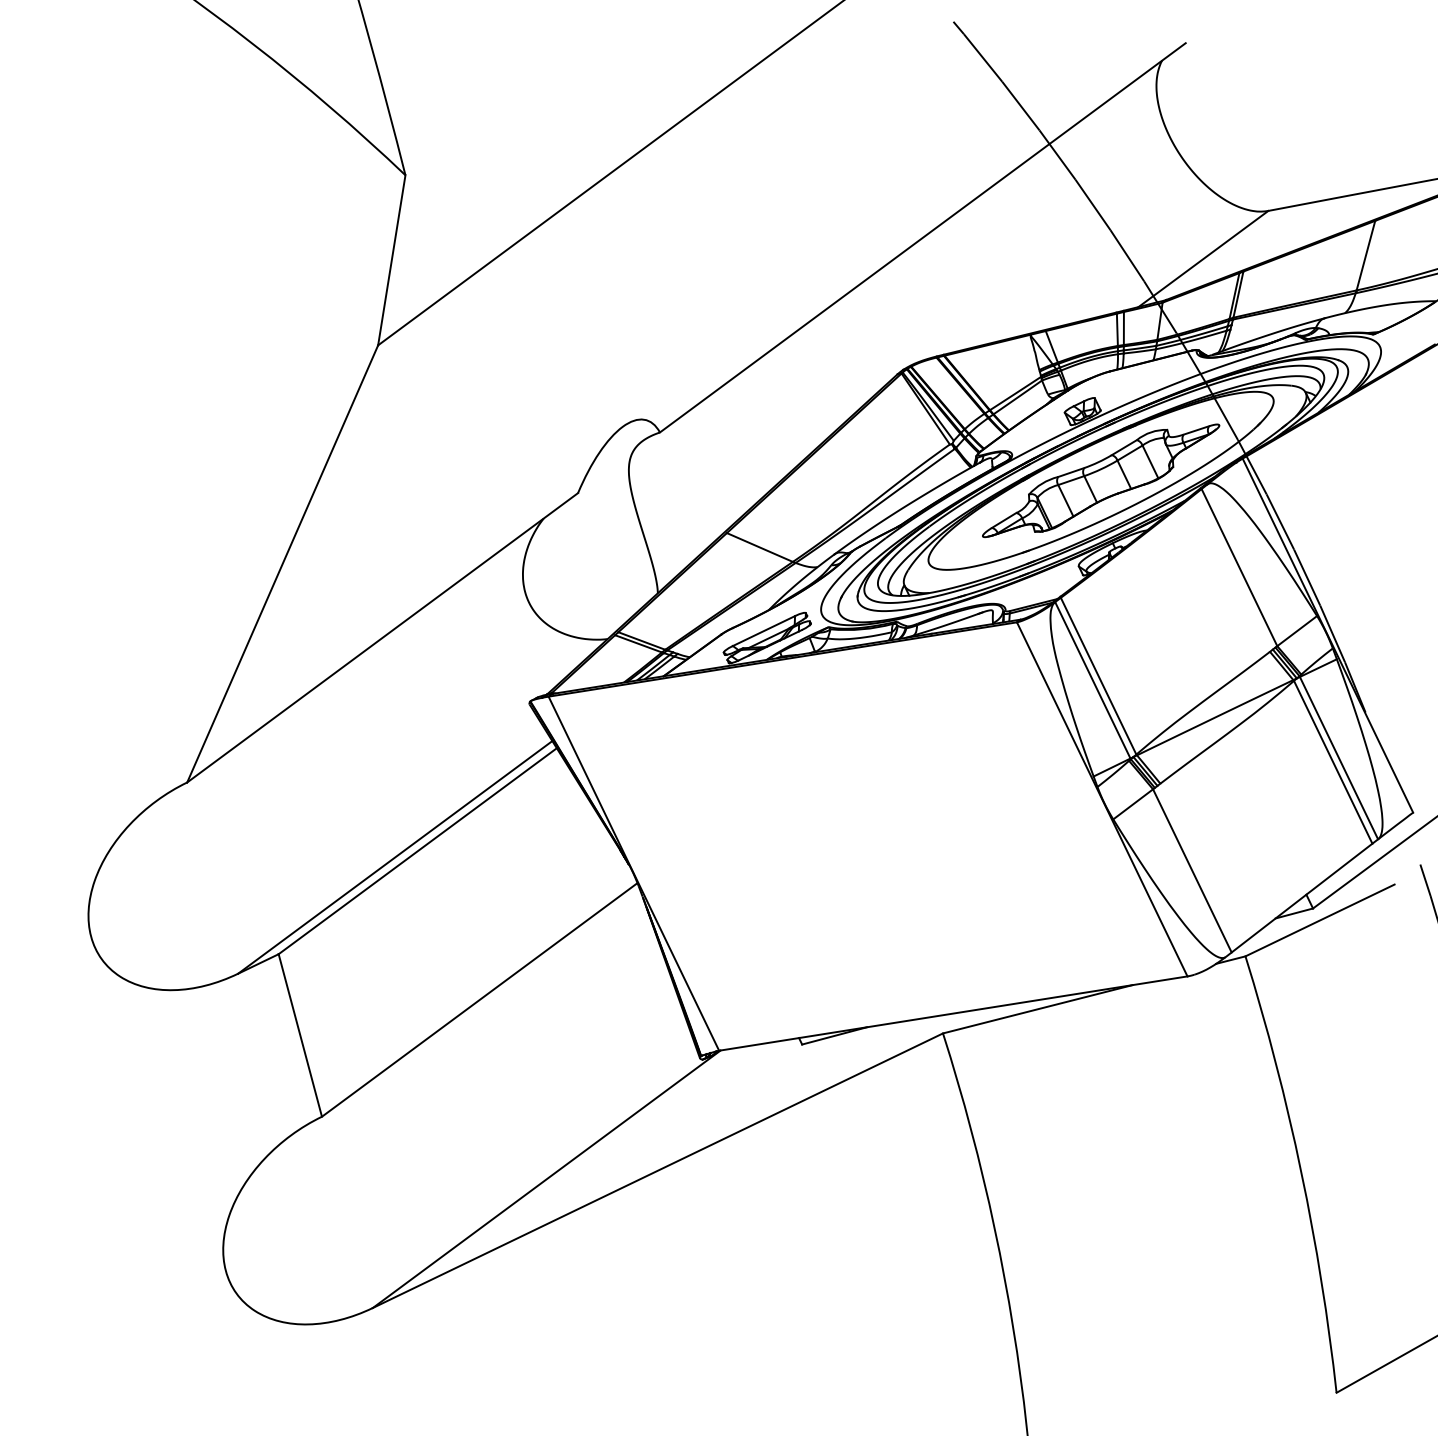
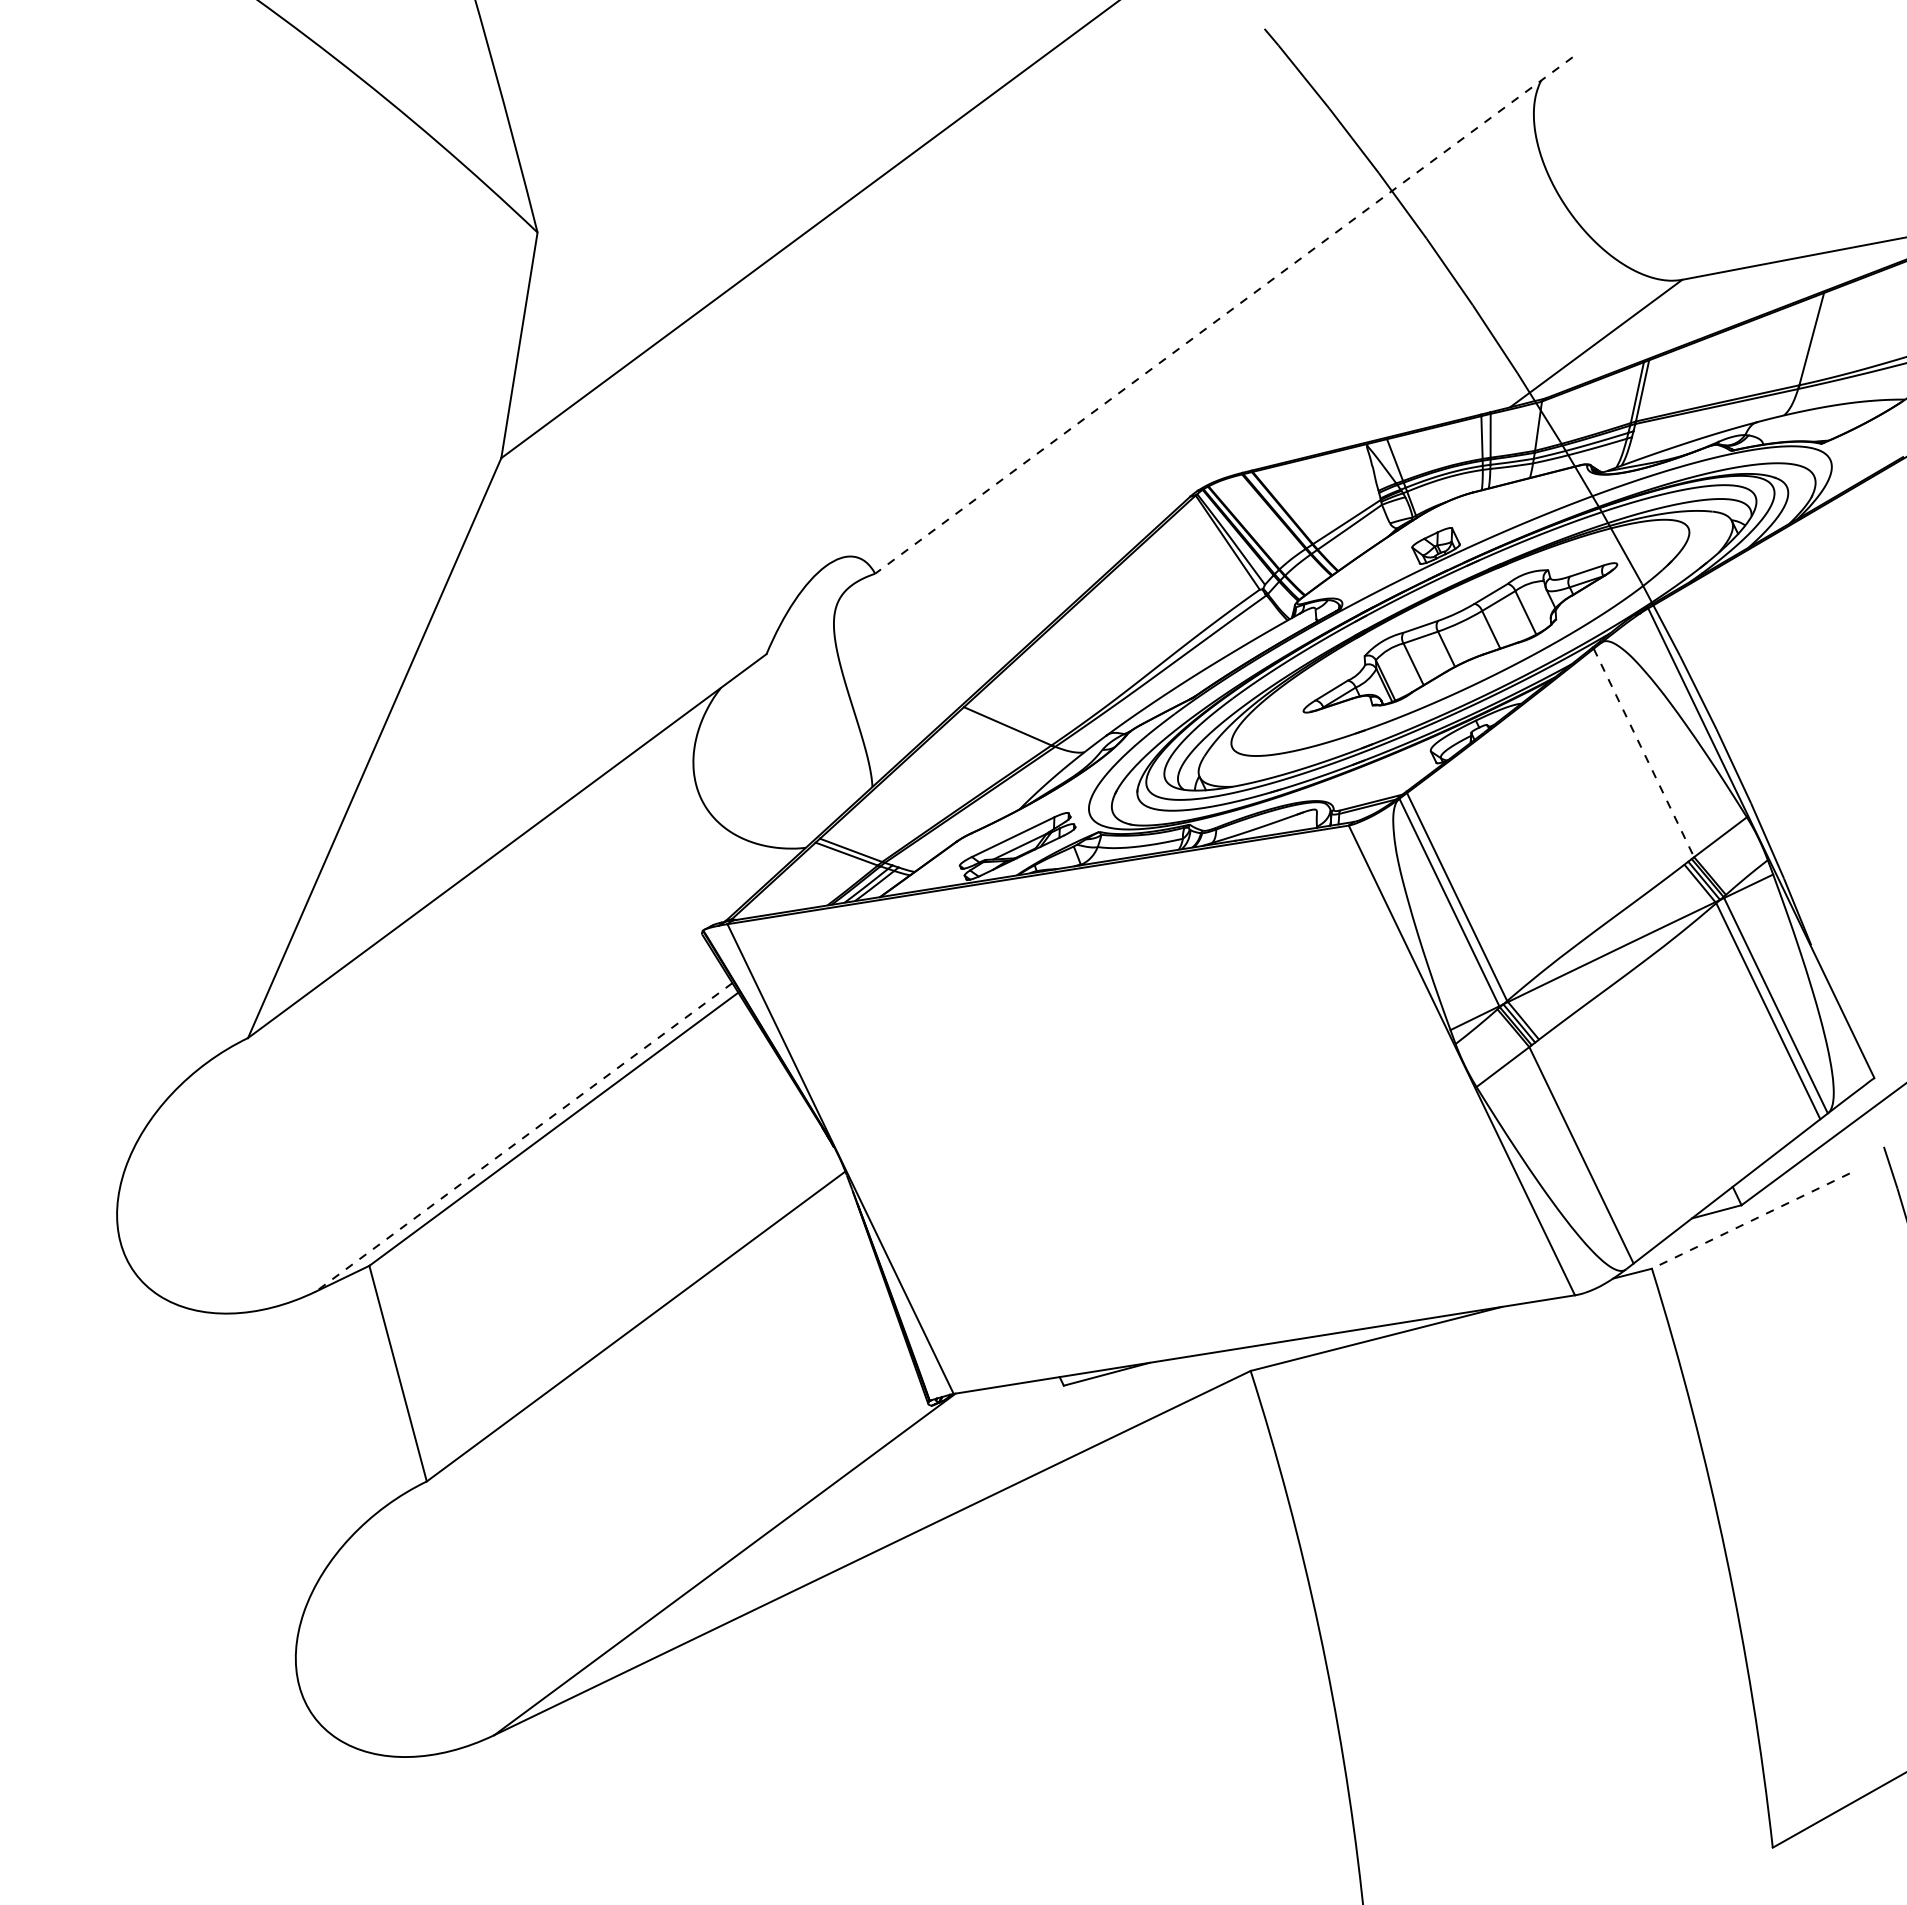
line: (922, 237) -> (1223, 315), solid -> dashed
line: (1239, 567) -> (1643, 752), solid -> dashed
line: (394, 857) -> (523, 1137), solid -> dashed
line: (1319, 920) -> (1750, 1221), solid -> dashed

